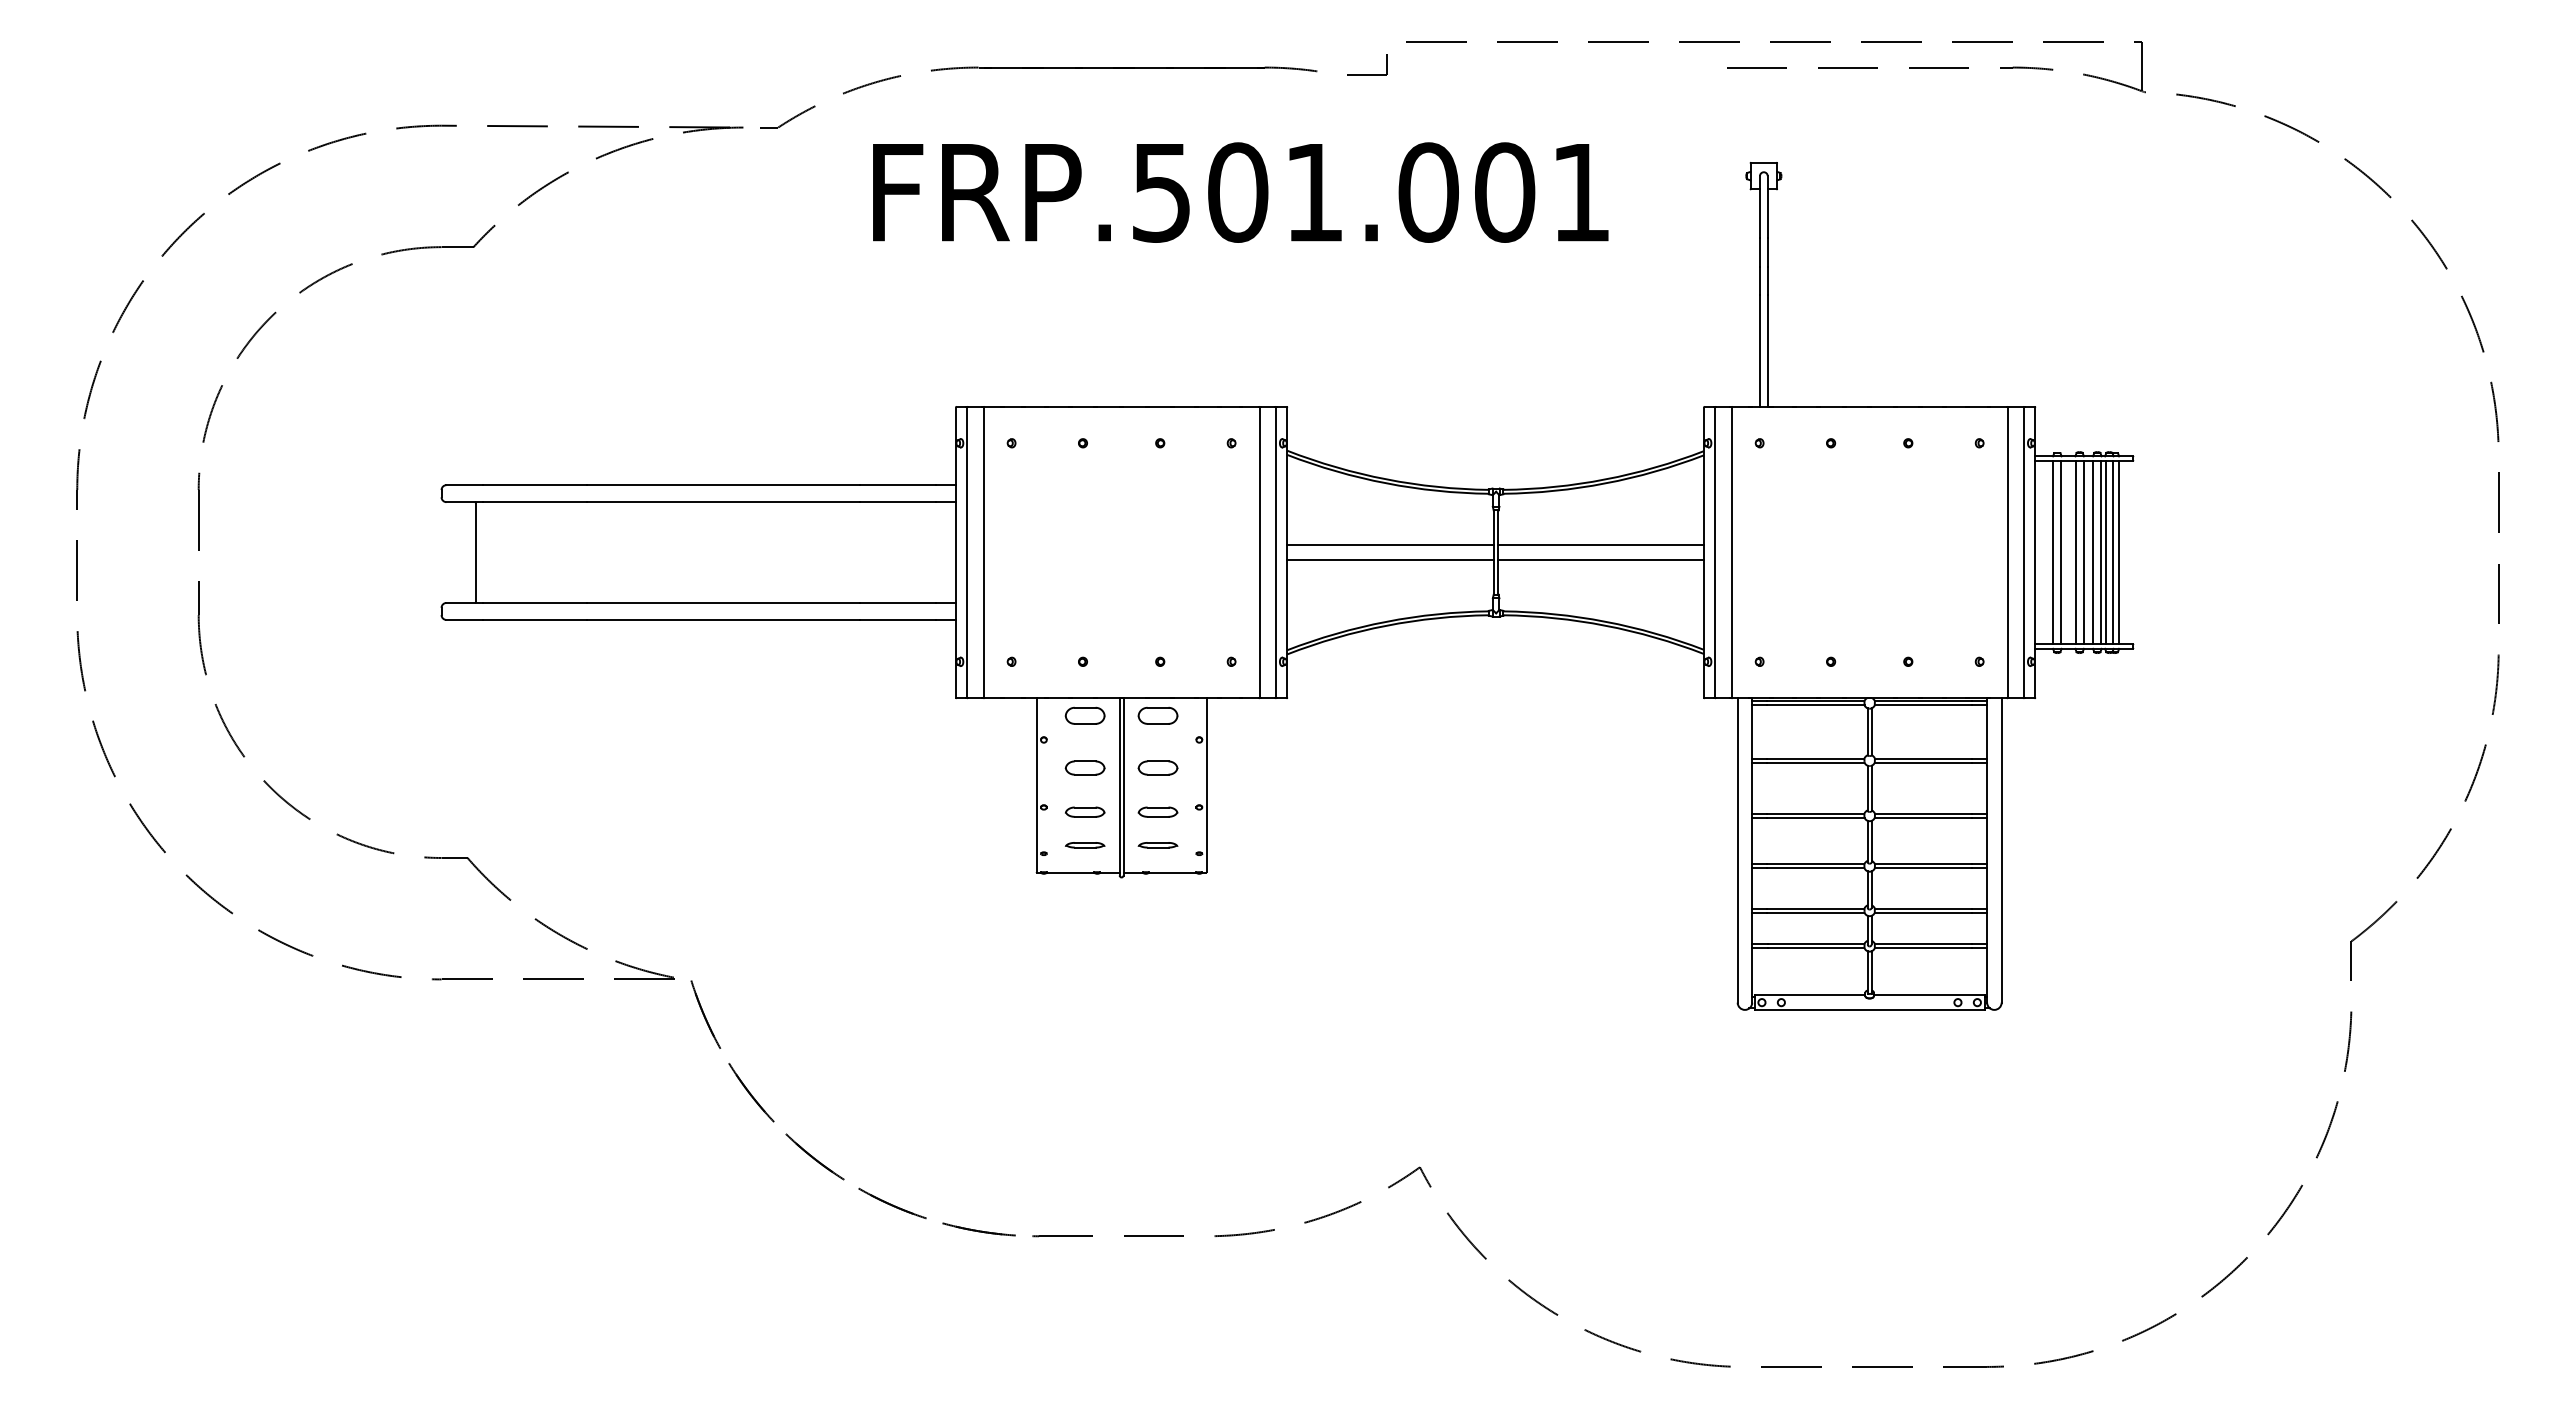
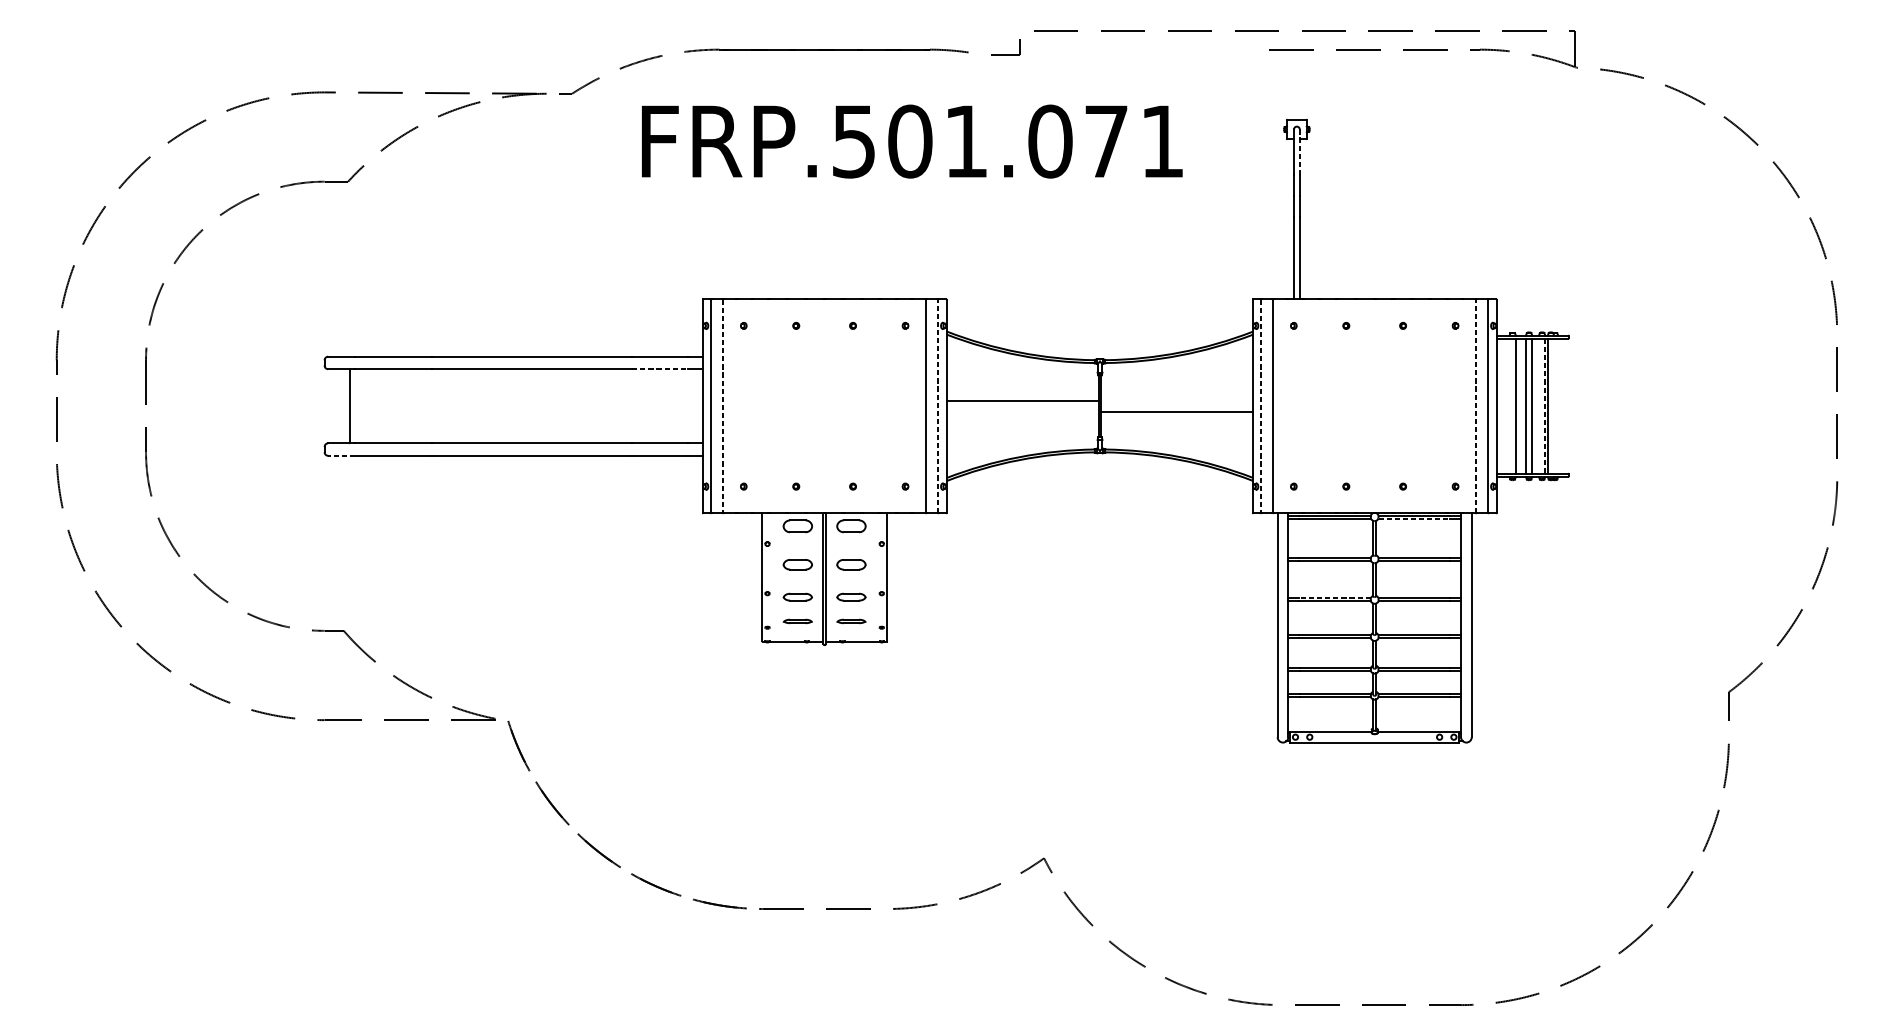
text: (1505, 192) -> (1106, 141), FRP.501.001 -> FRP.501.071
line: (1767, 207) -> (1299, 152), solid -> dashed
line: (898, 502) -> (660, 369), solid -> dashed
line: (1600, 545) -> (1176, 401), removed
line: (1276, 552) -> (938, 406), solid -> dashed
line: (1715, 552) -> (1261, 406), solid -> dashed
line: (2007, 552) -> (1476, 406), solid -> dashed
line: (2053, 552) -> (1509, 406), removed
line: (2093, 552) -> (1539, 406), removed
line: (2101, 552) -> (1545, 406), solid -> dashed
line: (2113, 552) -> (1553, 406), removed
line: (2118, 552) -> (1557, 406), removed
line: (983, 553) -> (723, 406), solid -> dashed
line: (1390, 559) -> (1022, 411), removed
line: (464, 619) -> (341, 455), solid -> dashed
line: (1923, 705) -> (1414, 518), solid -> dashed
line: (1815, 813) -> (1334, 598), solid -> dashed

